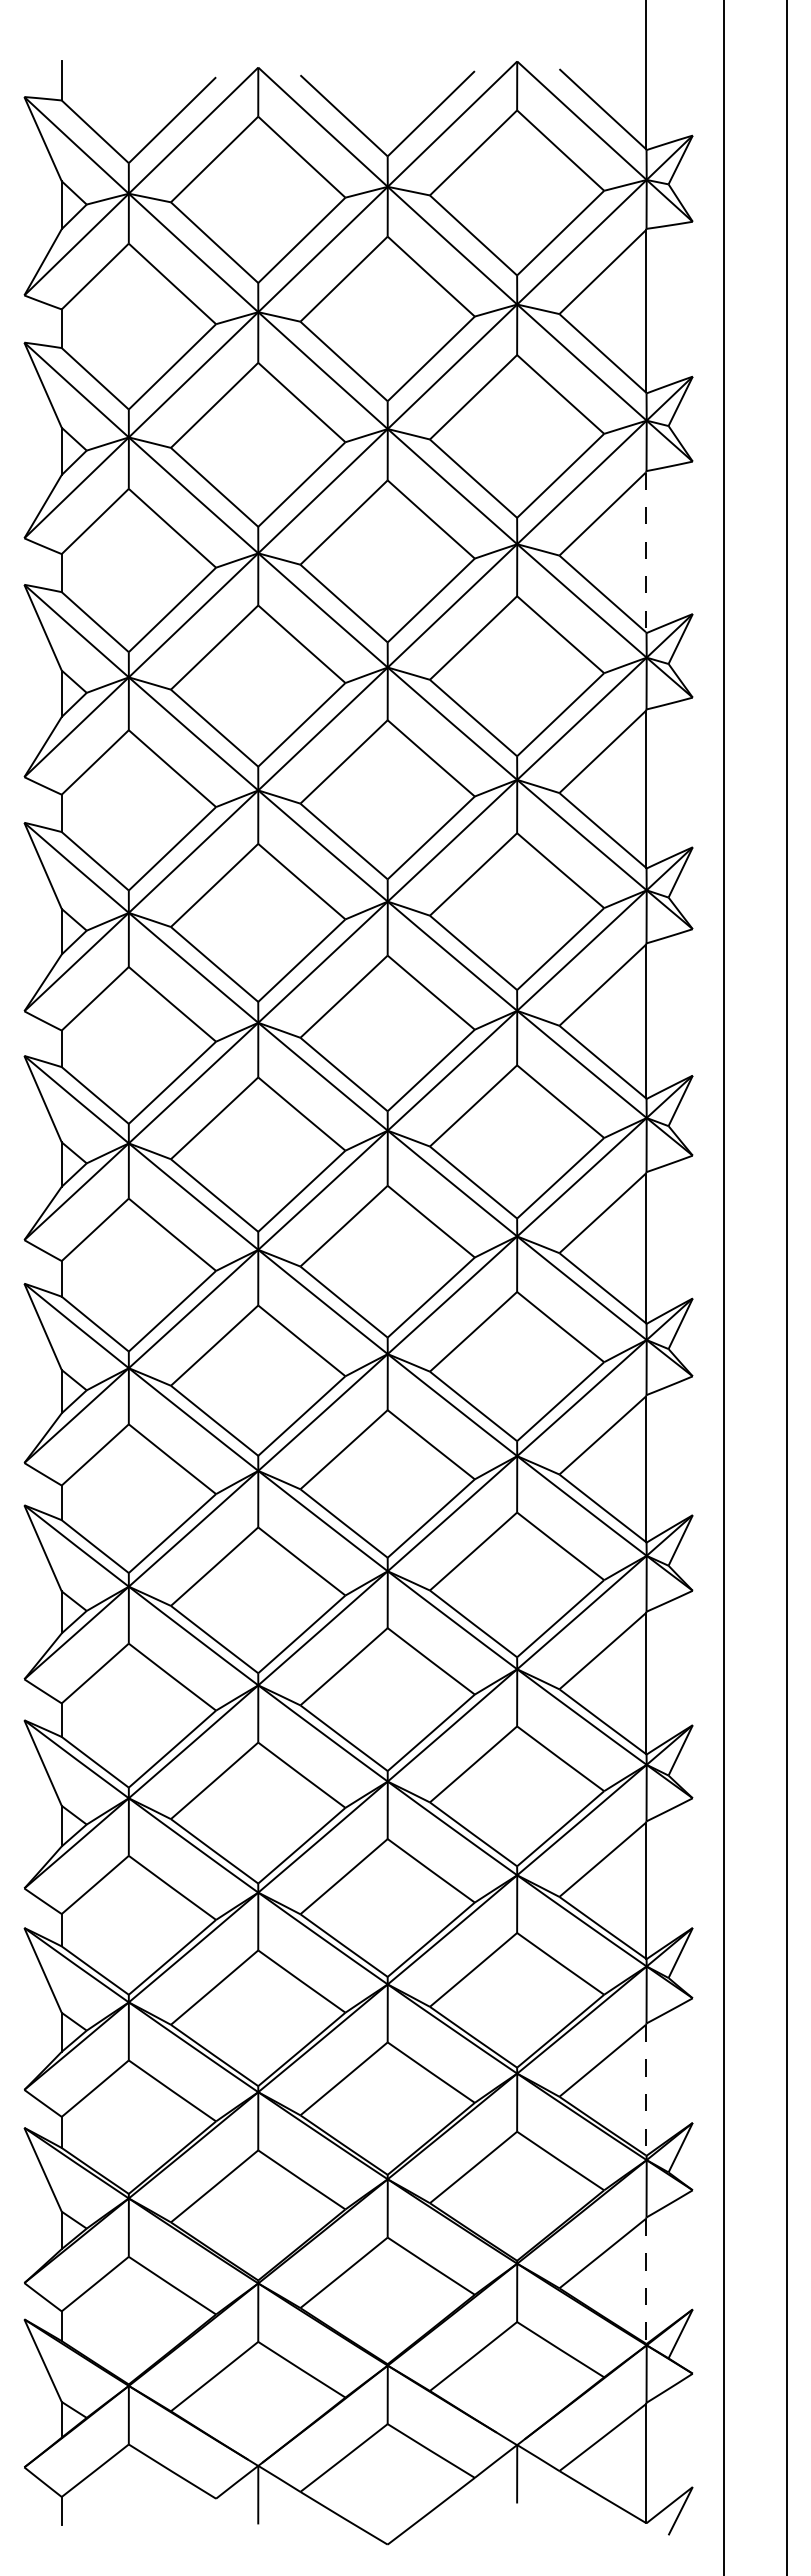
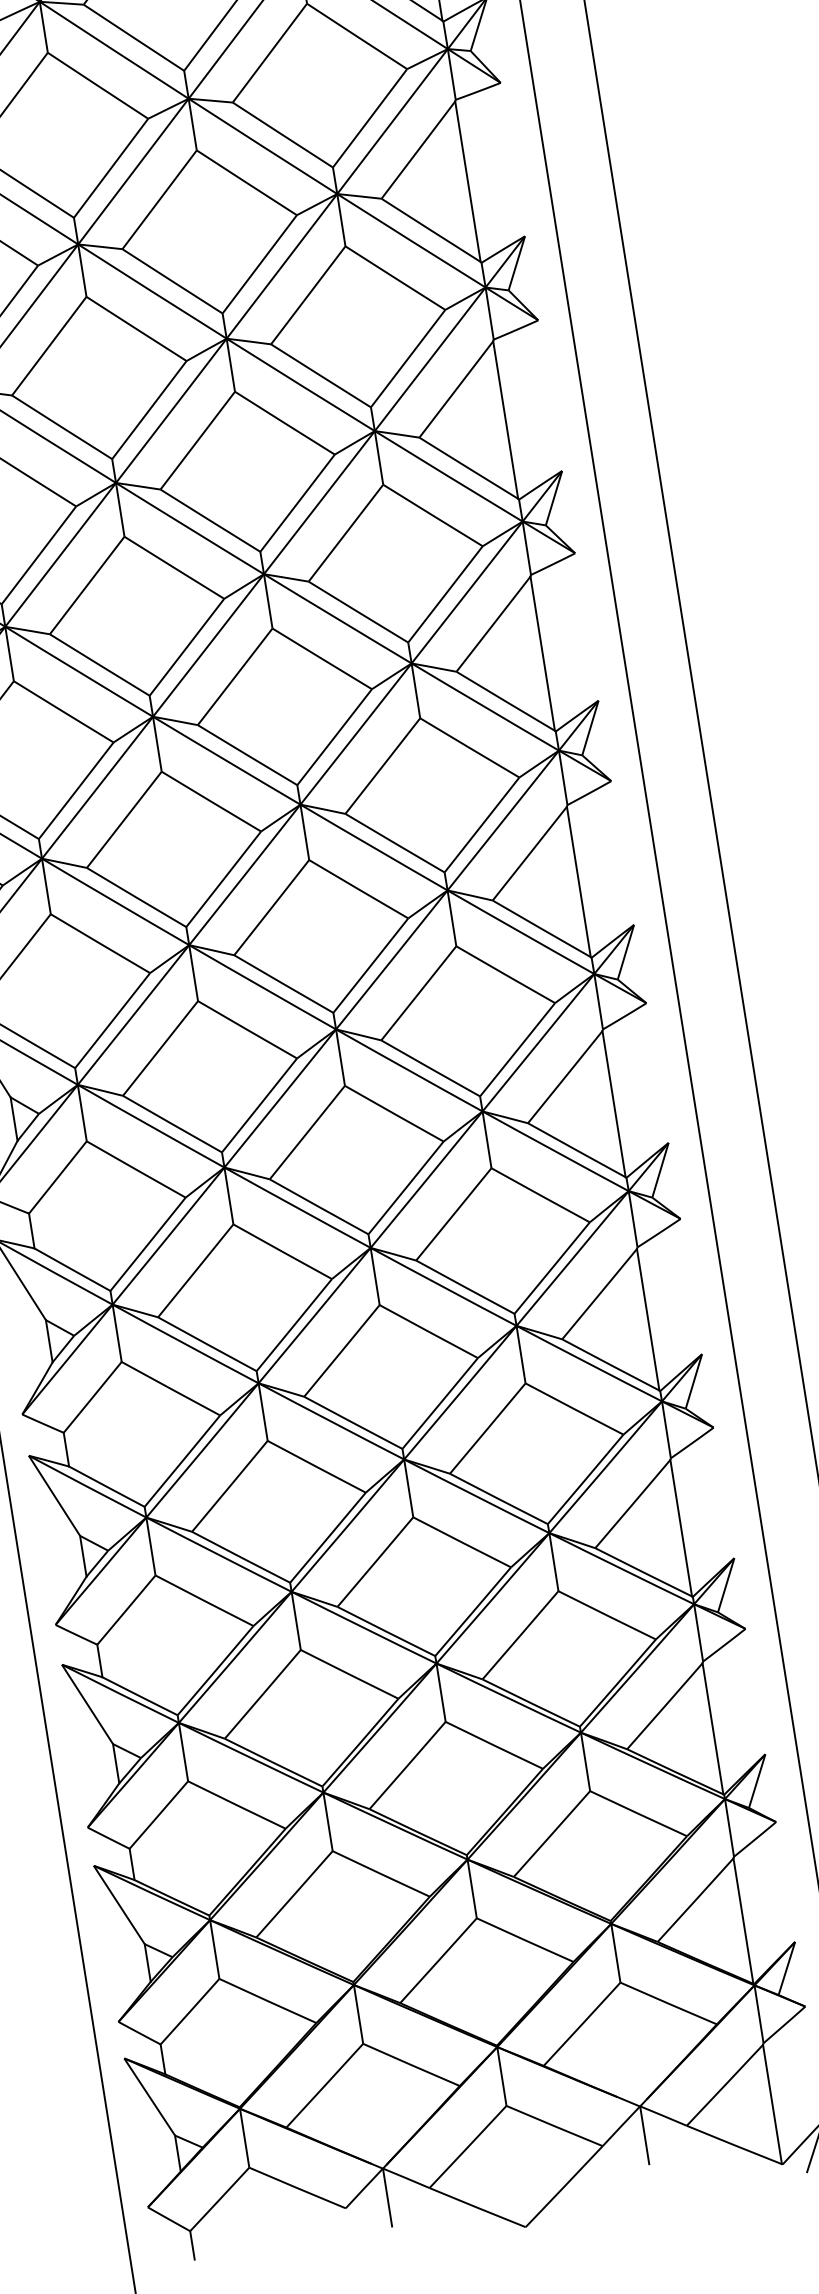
line: (645, 552) -> (467, 181), dashed -> solid
line: (645, 2090) -> (712, 1729), dashed -> solid
line: (645, 2281) -> (743, 1921), dashed -> solid

